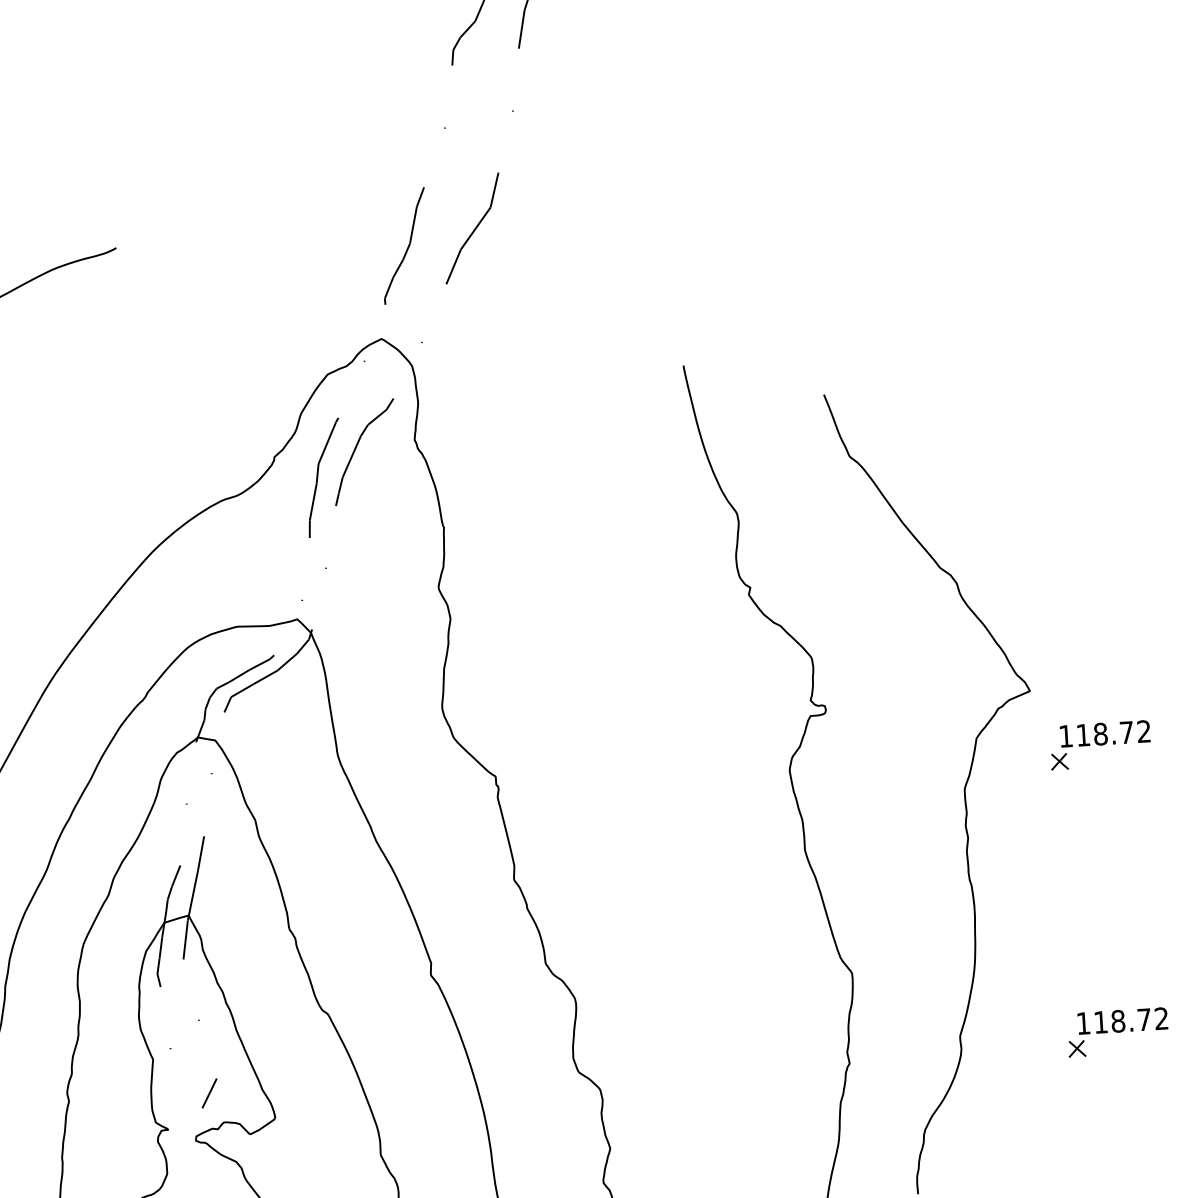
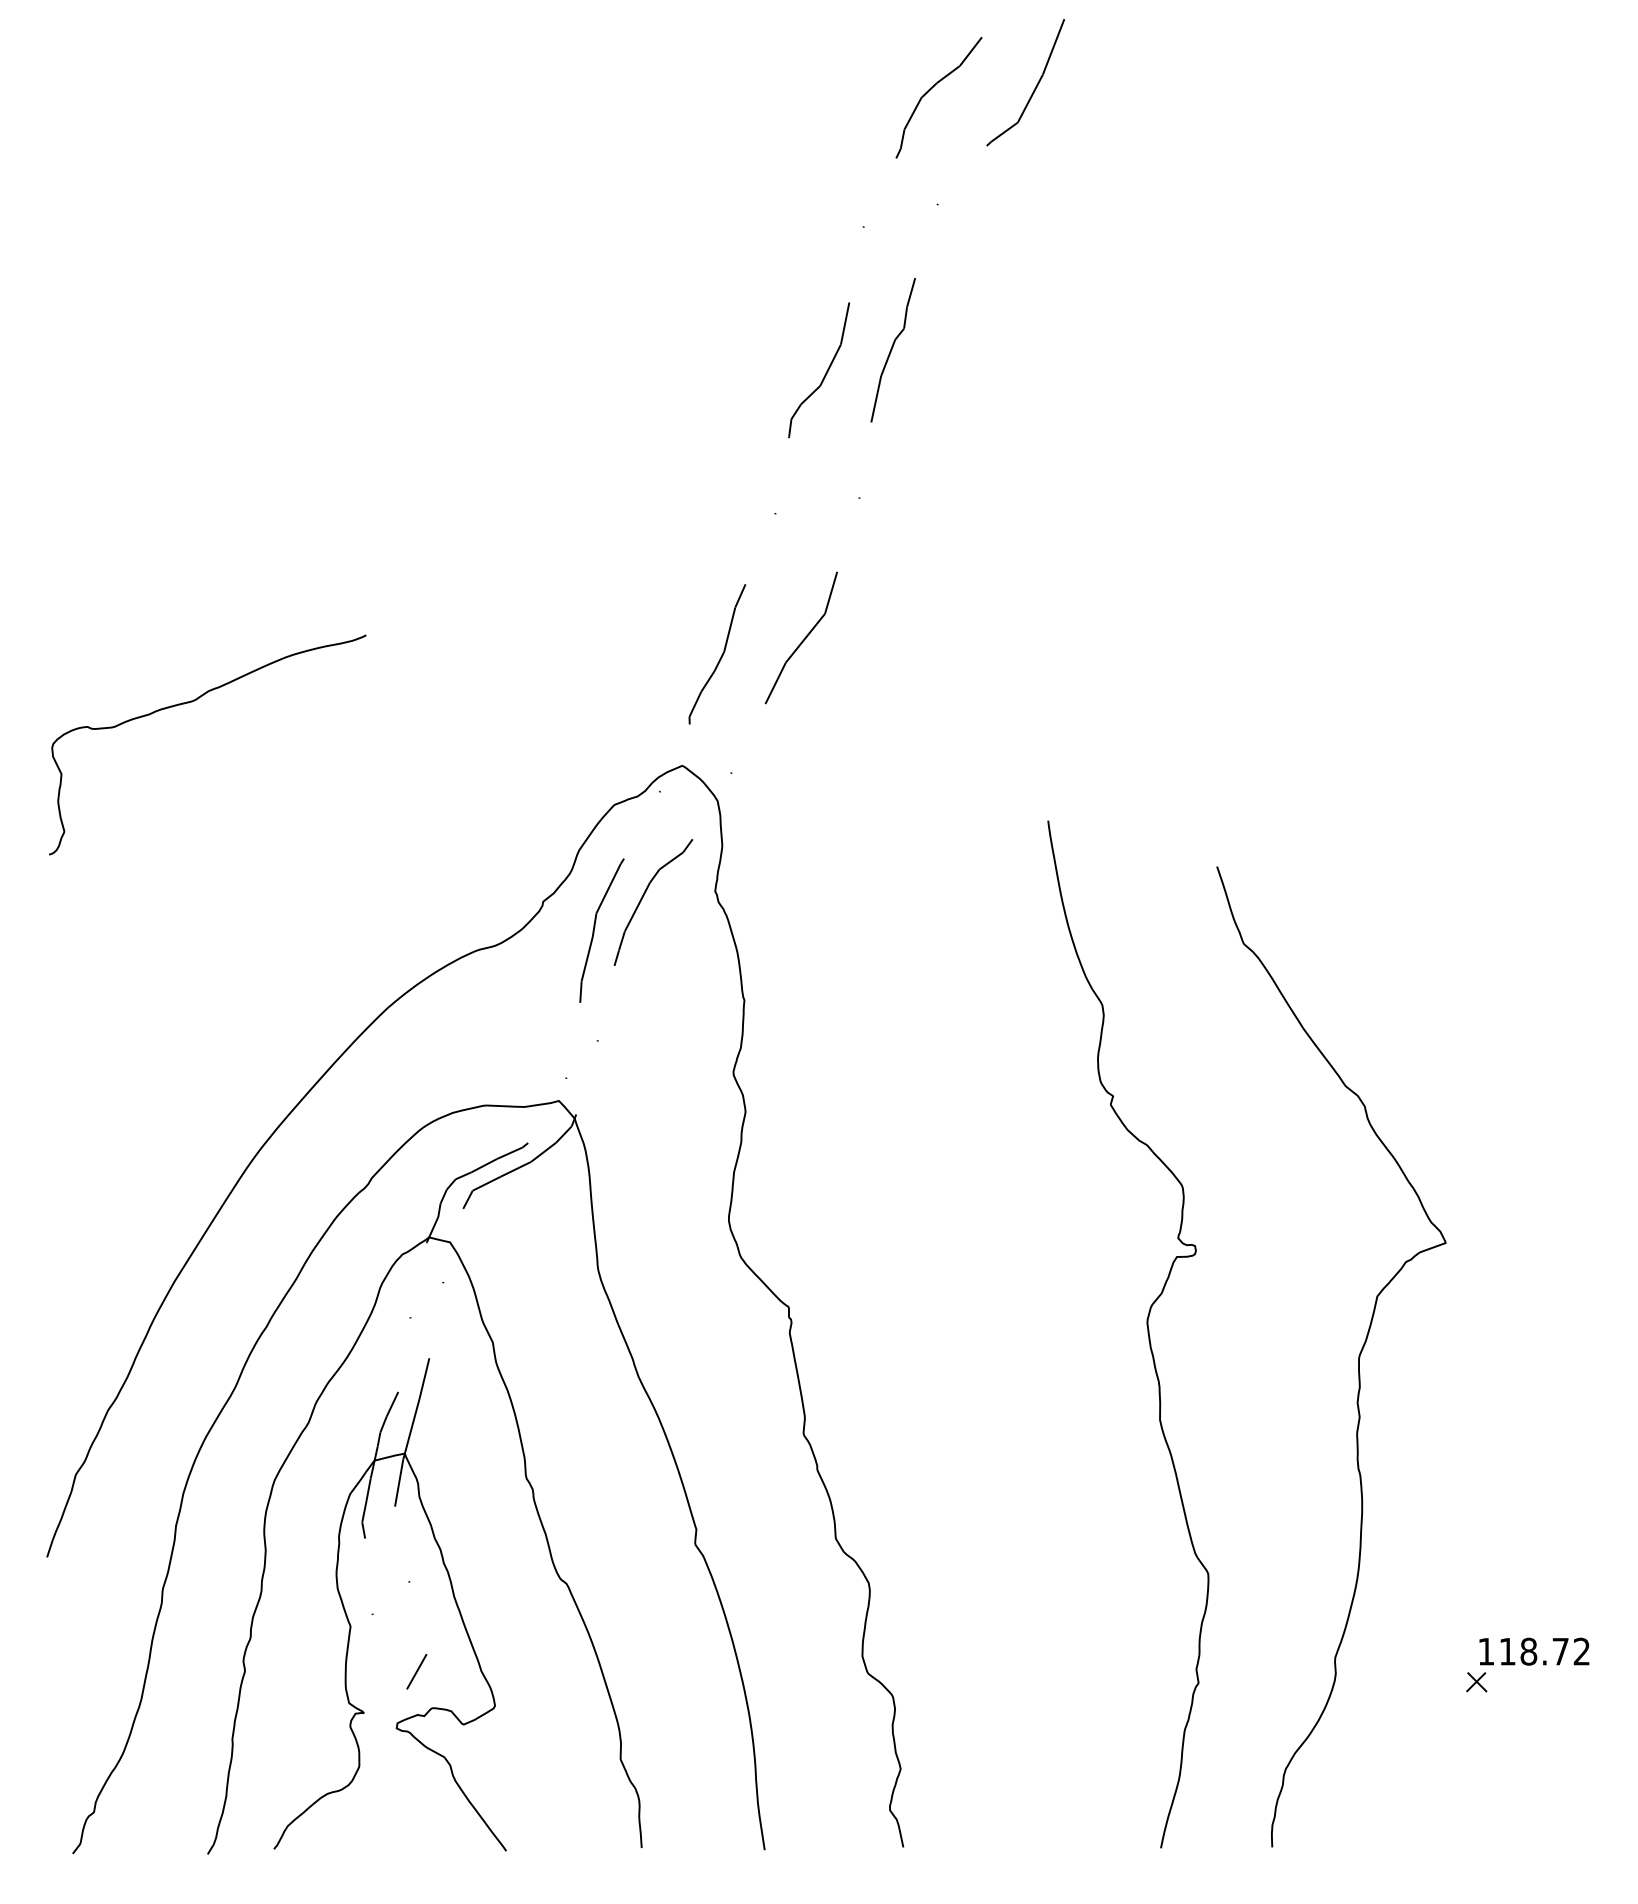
part: (1100, 744) -> (1527, 1313), removed

